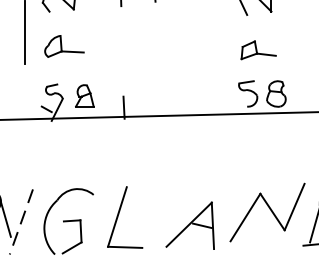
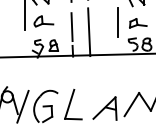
line: (215, 48) -> (117, 22), added
line: (121, 58) -> (71, 27), added
line: (158, 69) -> (89, 32), added
line: (20, 221) -> (22, 106), dashed -> solid

